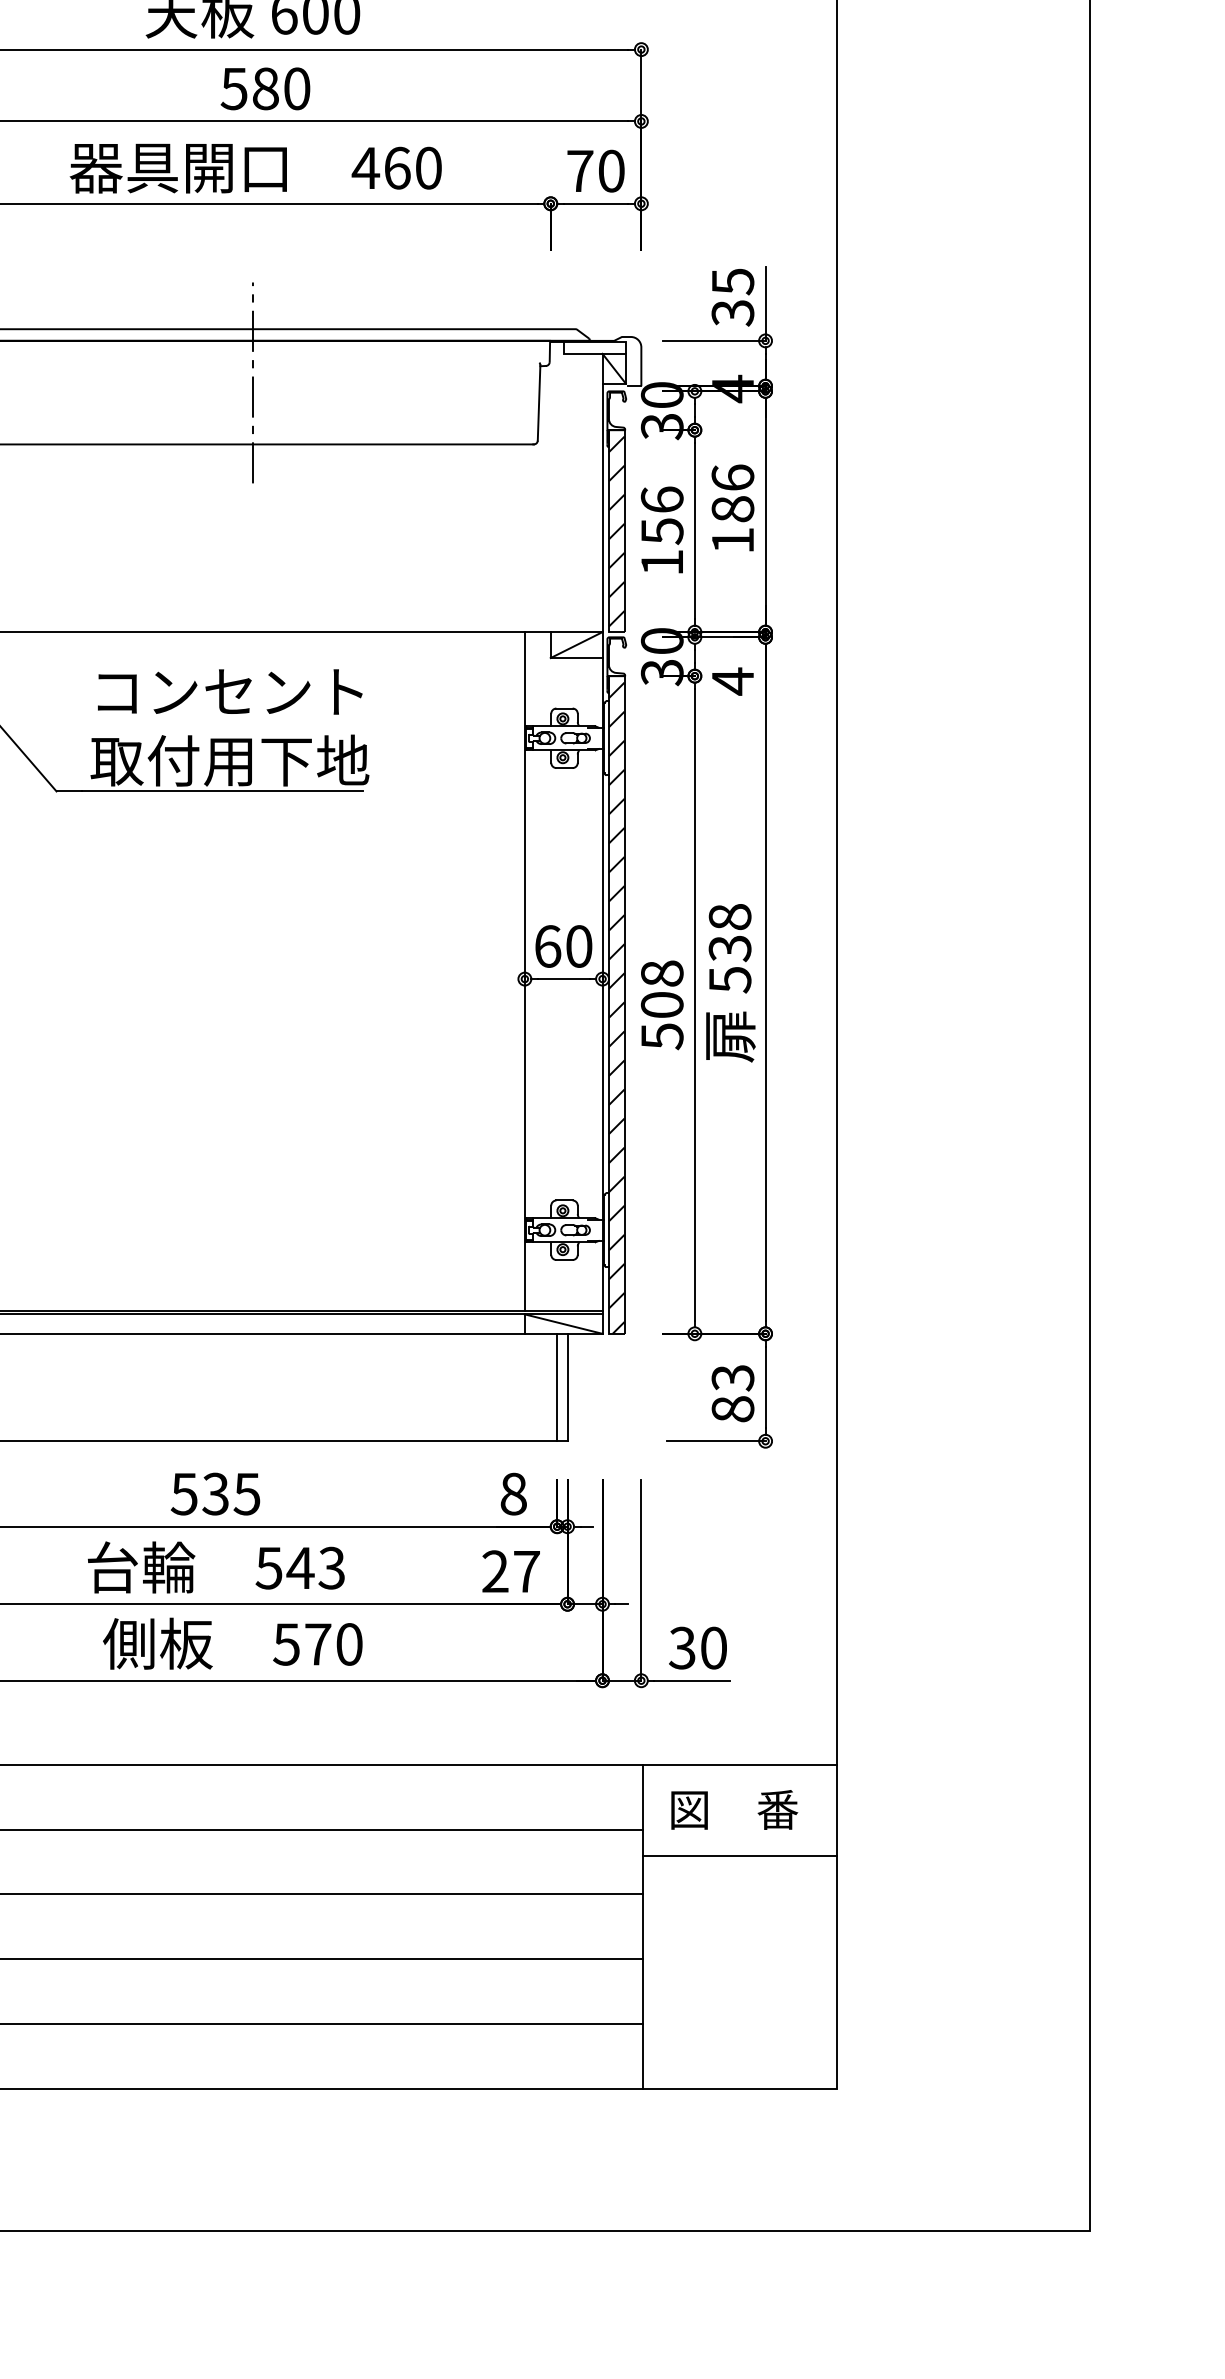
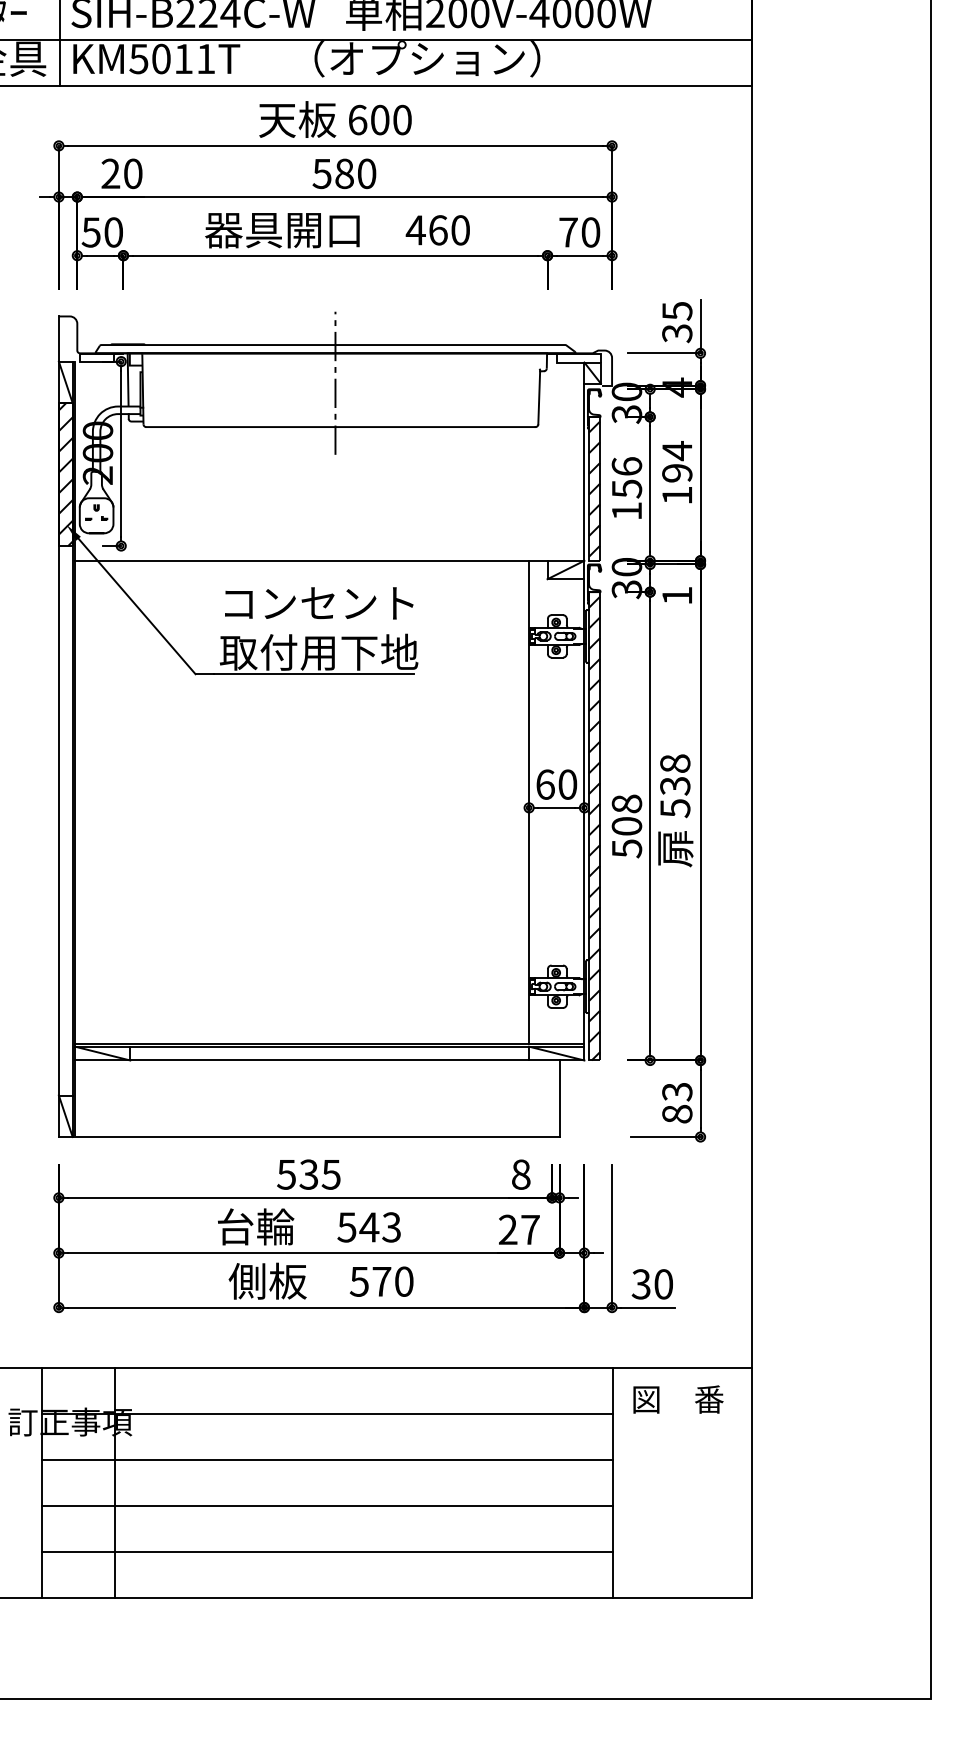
text: (733, 492) -> (677, 461), 186 -> 194
text: (733, 680) -> (677, 595), 4 -> 1
line: (557, 1387) -> (552, 1098), removed
line: (740, 1856) -> (682, 1432), removed

